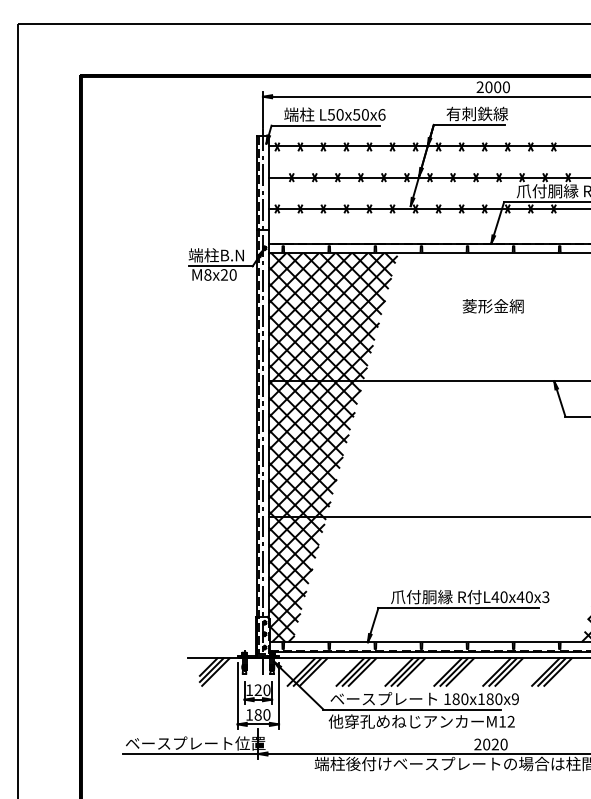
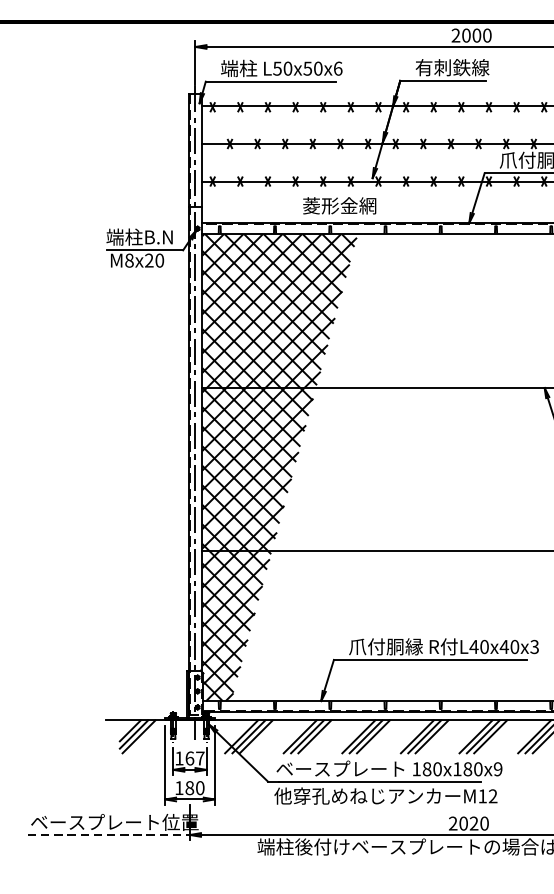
text: (492, 306) -> (338, 206), moved
text: (262, 690) -> (194, 758), 120 -> 167
line: (190, 753) -> (108, 834), solid -> dashed

